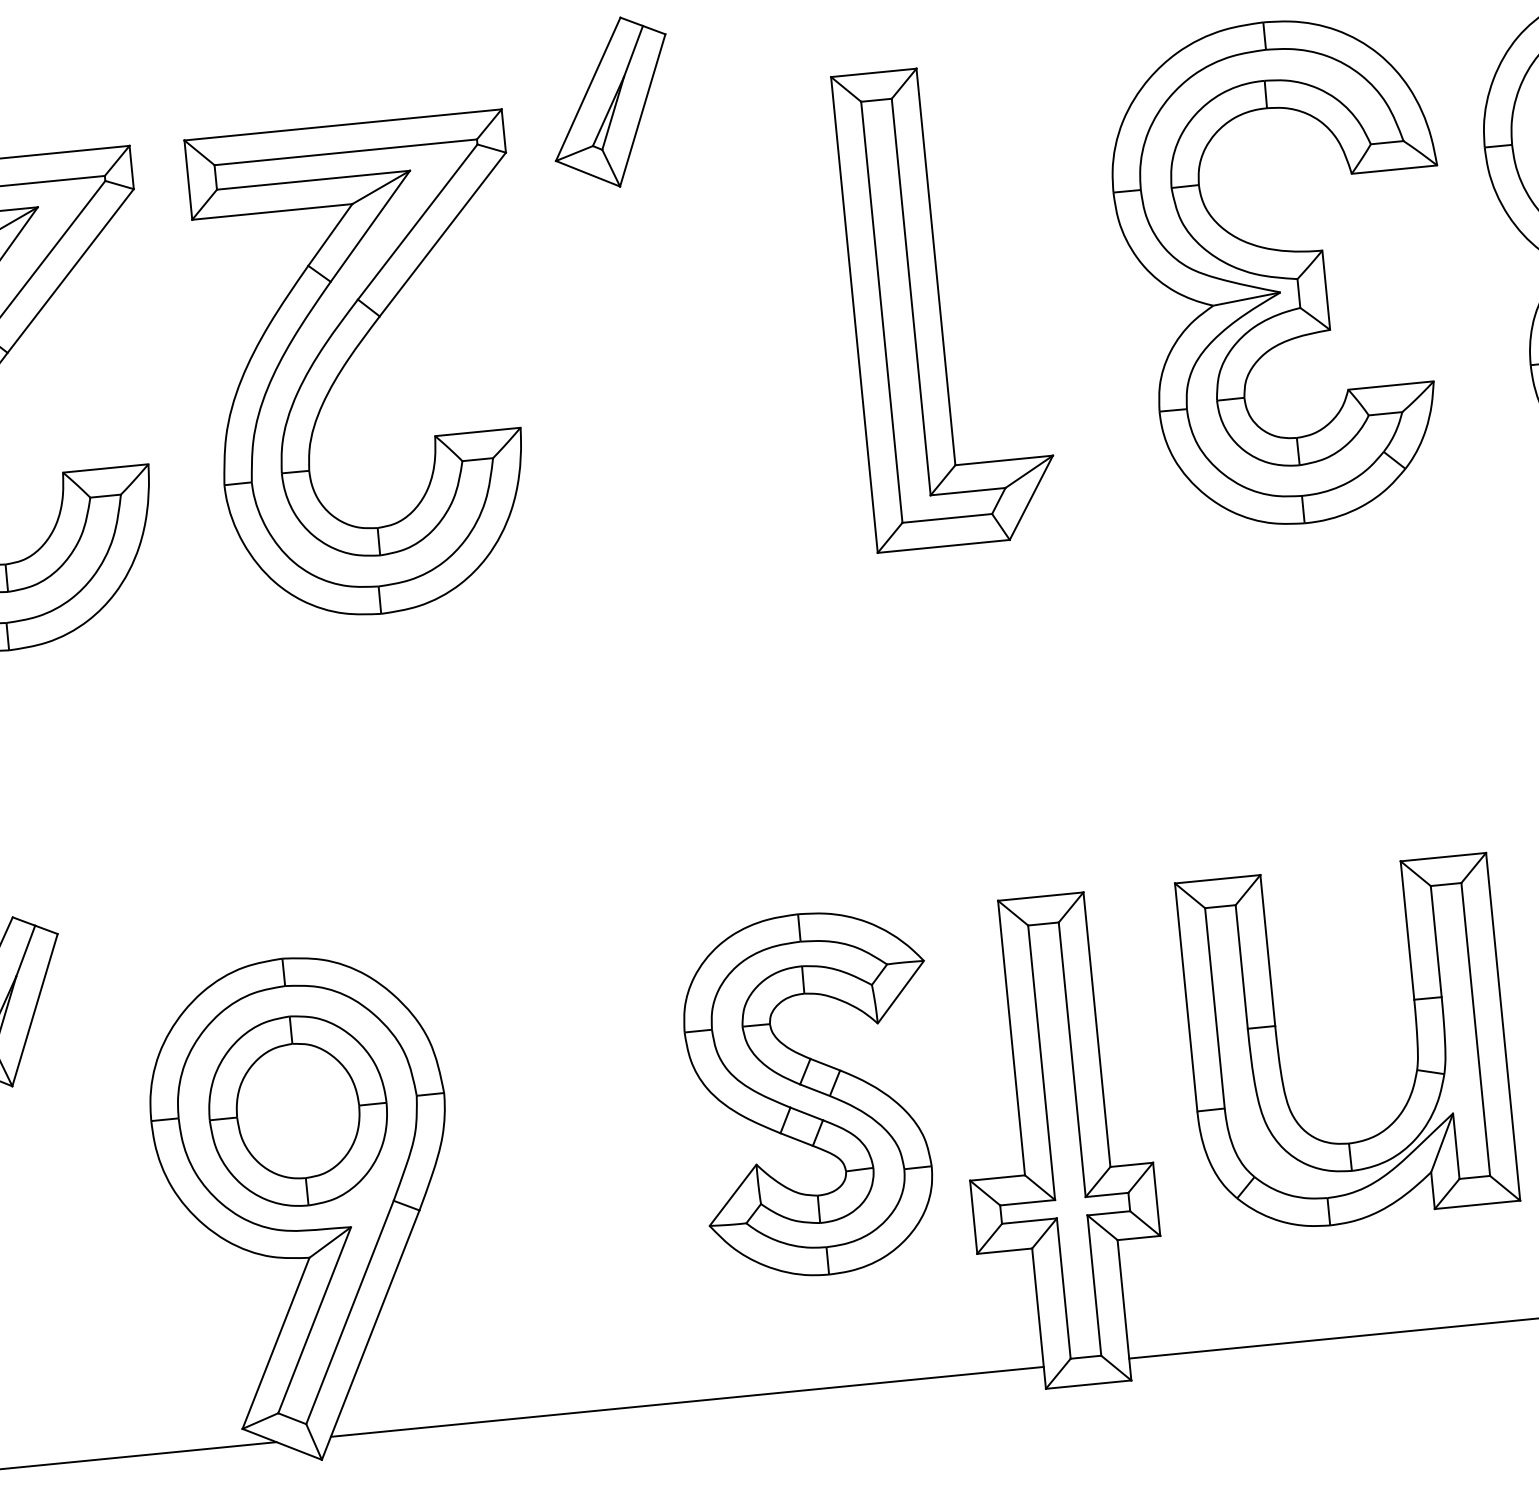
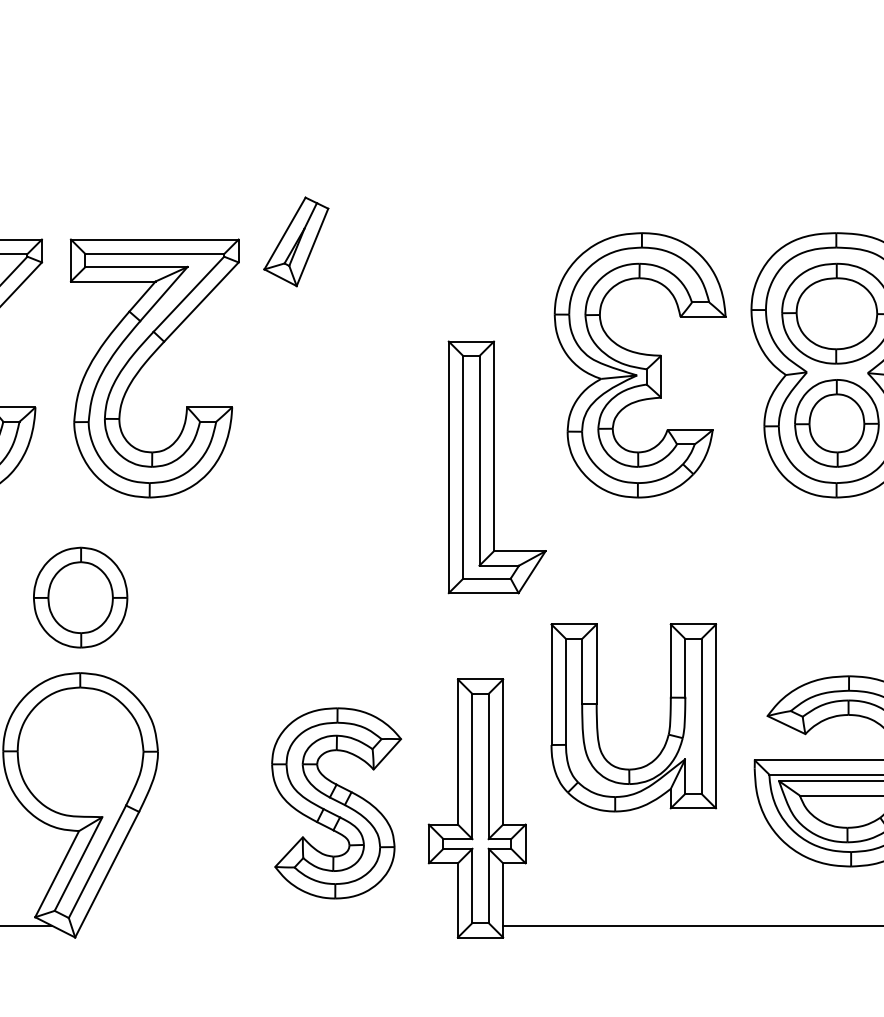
part: (944, 306) -> (496, 467), moved
part: (1279, 1050) -> (597, 717), moved
part: (813, 1094) -> (336, 803), moved
part: (297, 1110) -> (80, 597), moved
line: (687, 1401) -> (269, 925), removed

